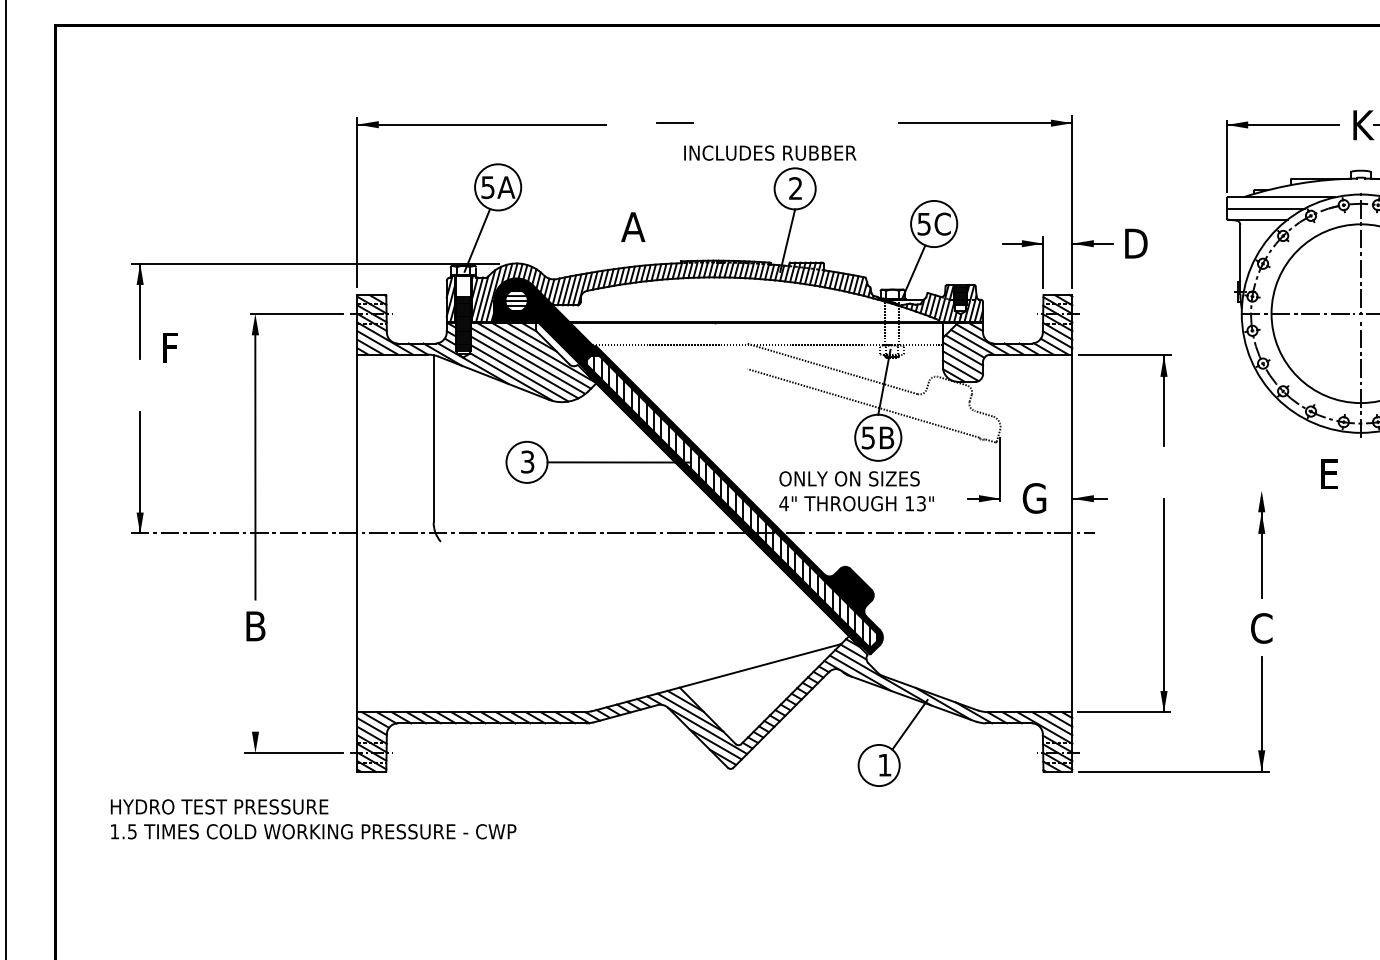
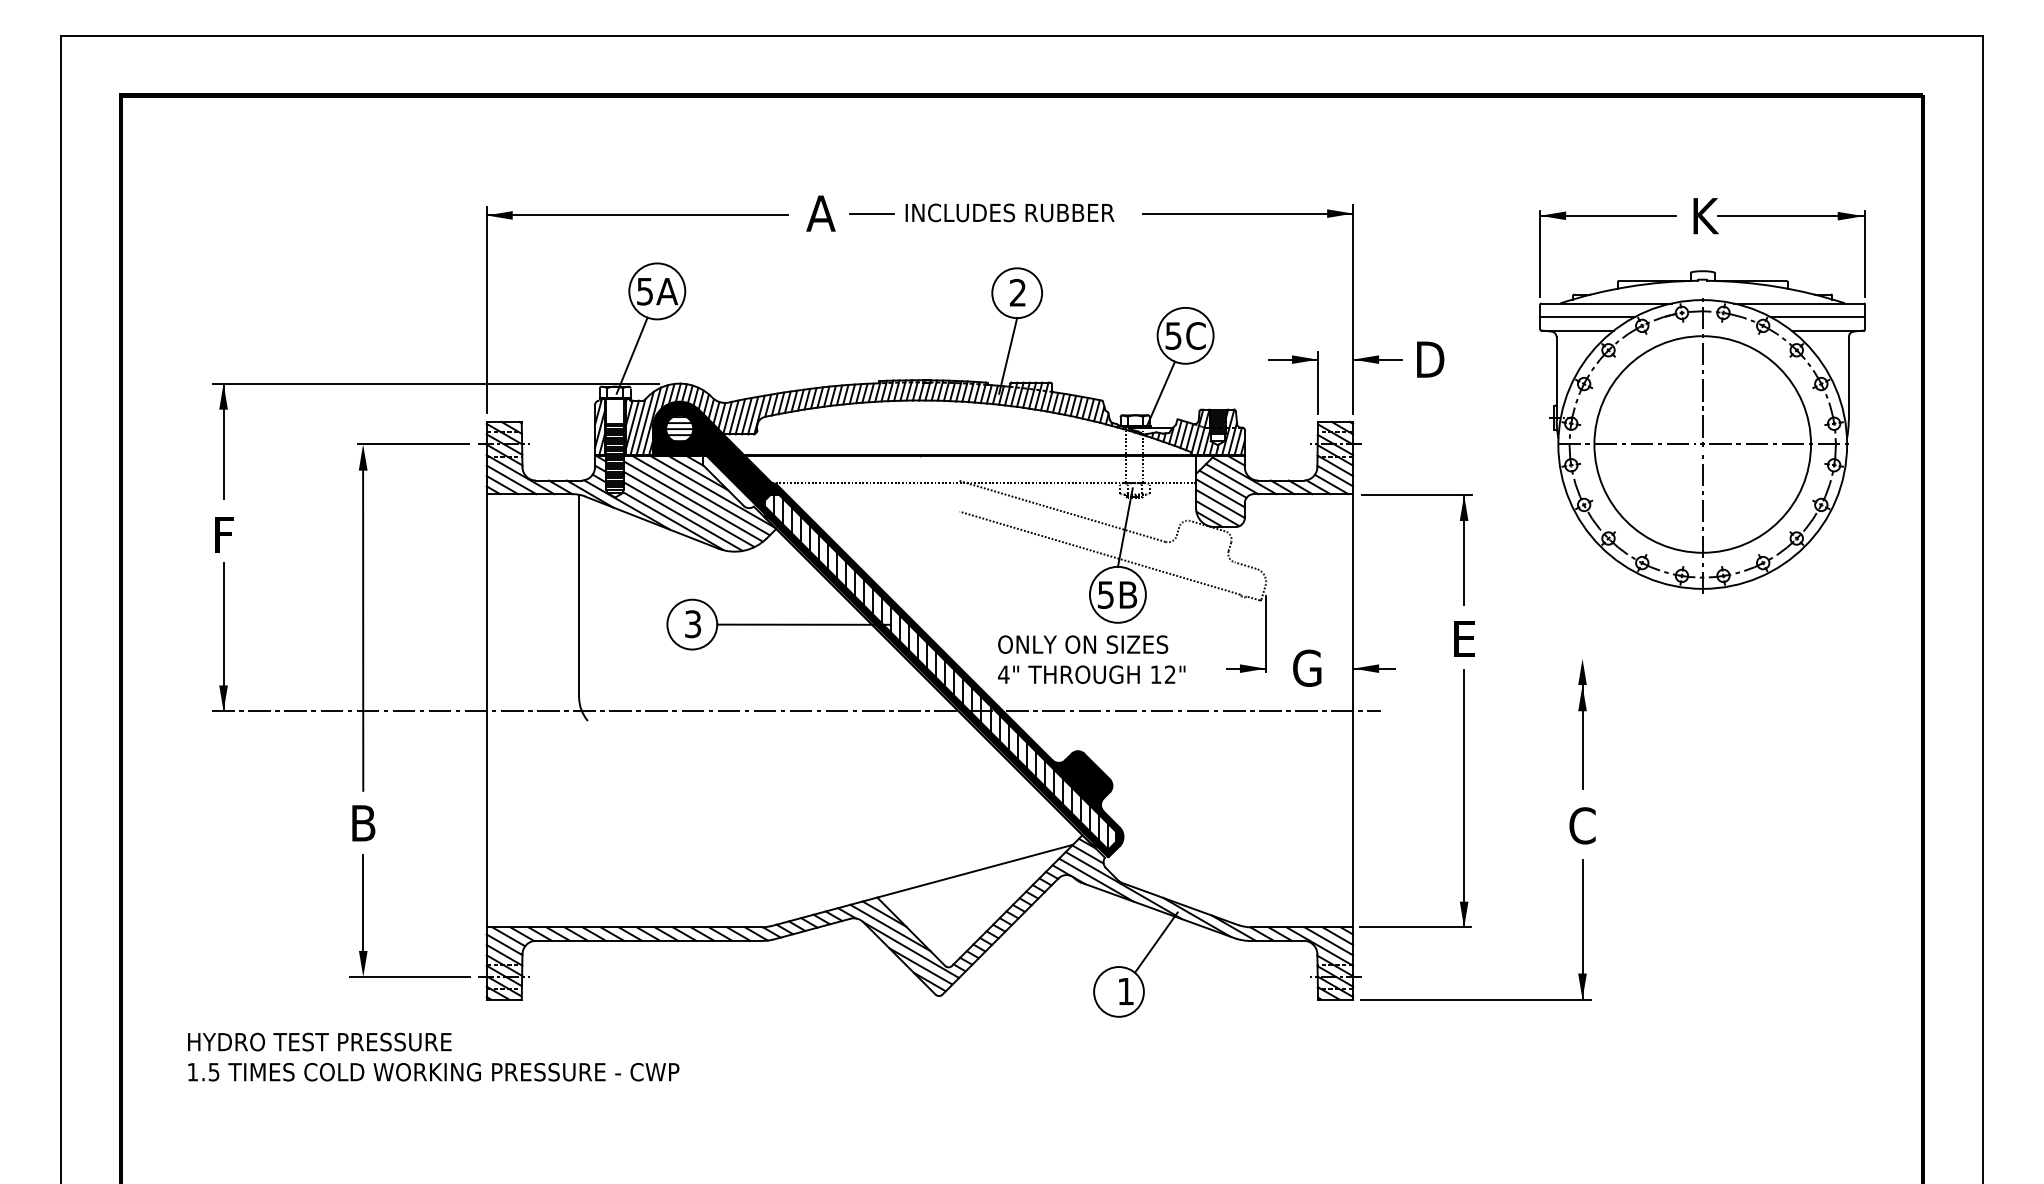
text: (769, 152) -> (1009, 212), moved
text: (632, 227) -> (820, 213), moved
text: (170, 347) -> (224, 534), moved
text: (1329, 473) -> (1464, 638), moved
text: (921, 503) -> (1170, 674), 13" -> 12"
line: (255, 697) -> (363, 909), added

